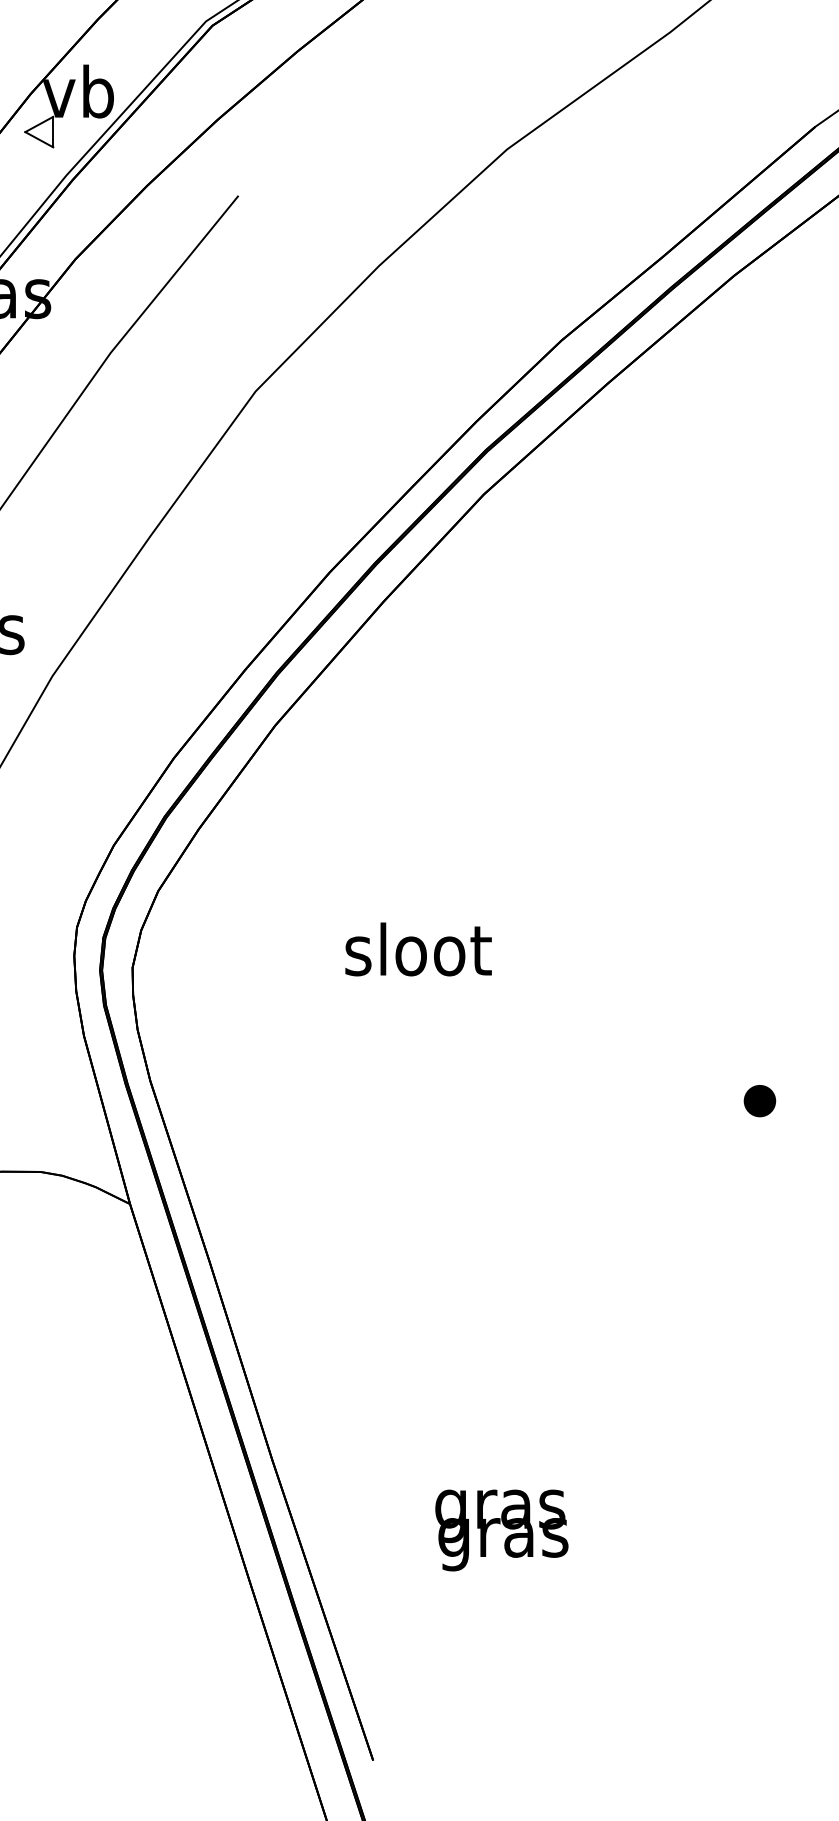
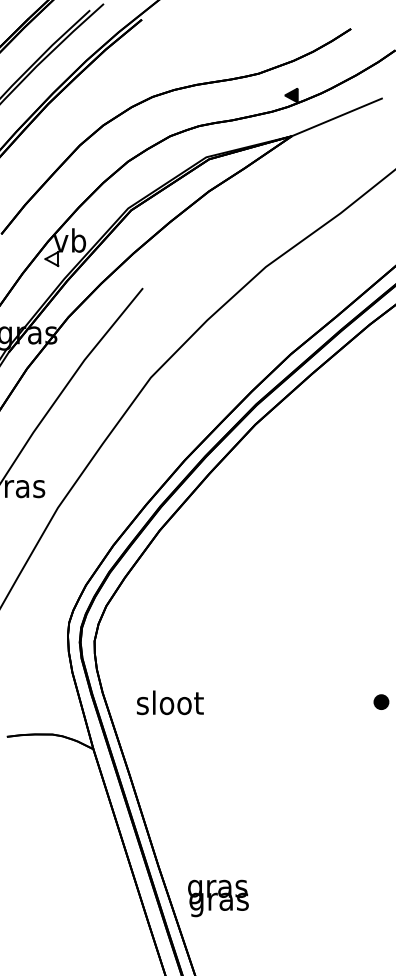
text: (418, 948) -> (170, 702), moved
text: (501, 1530) -> (218, 898), moved

